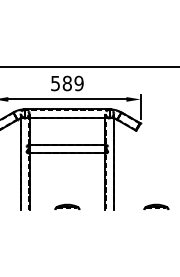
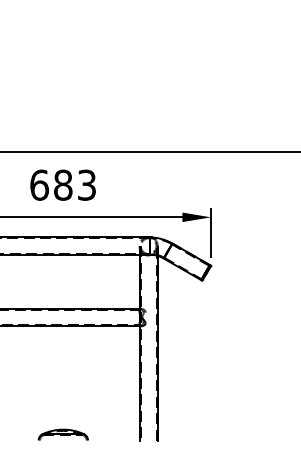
text: (67, 83) -> (63, 185), 589 -> 683
part: (156, 206) -> (243, 433), removed

